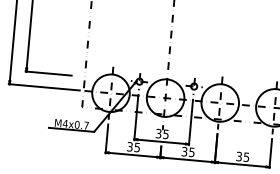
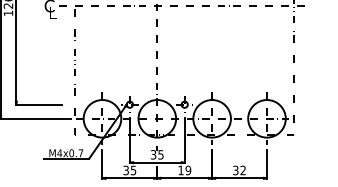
text: (188, 152) -> (184, 170), 35 -> 19
text: (245, 157) -> (242, 170), 35 -> 32

